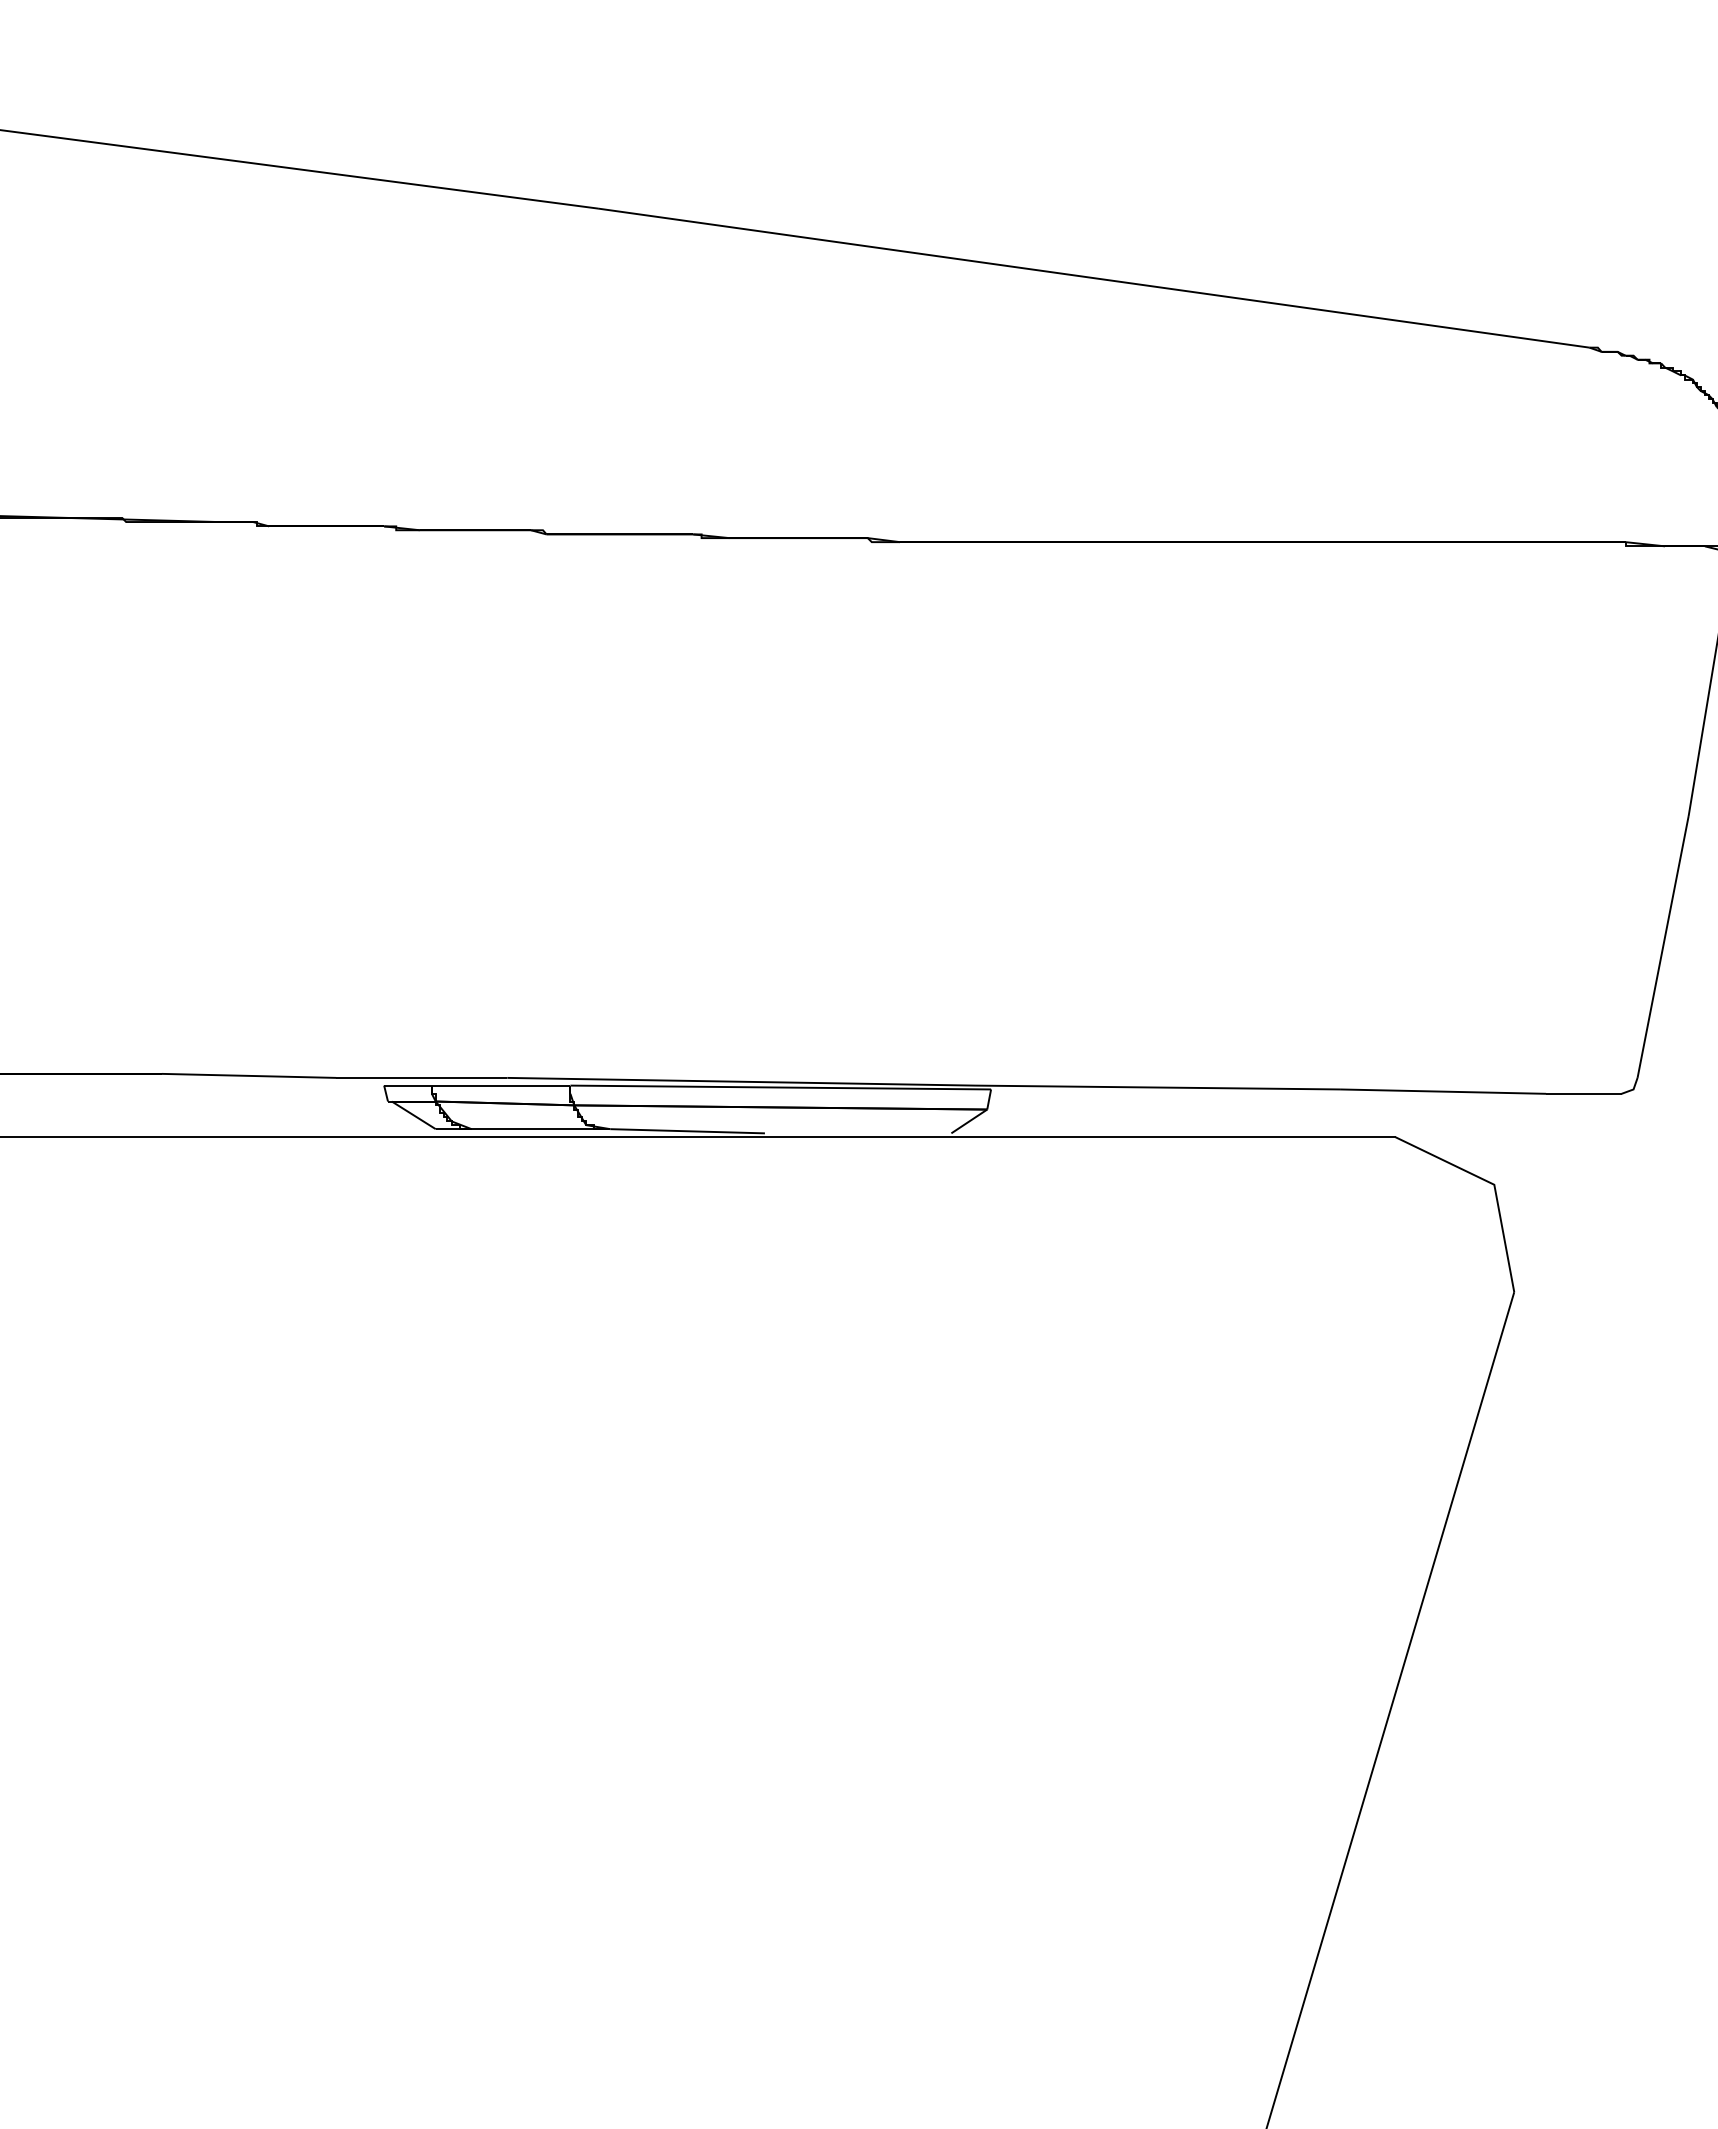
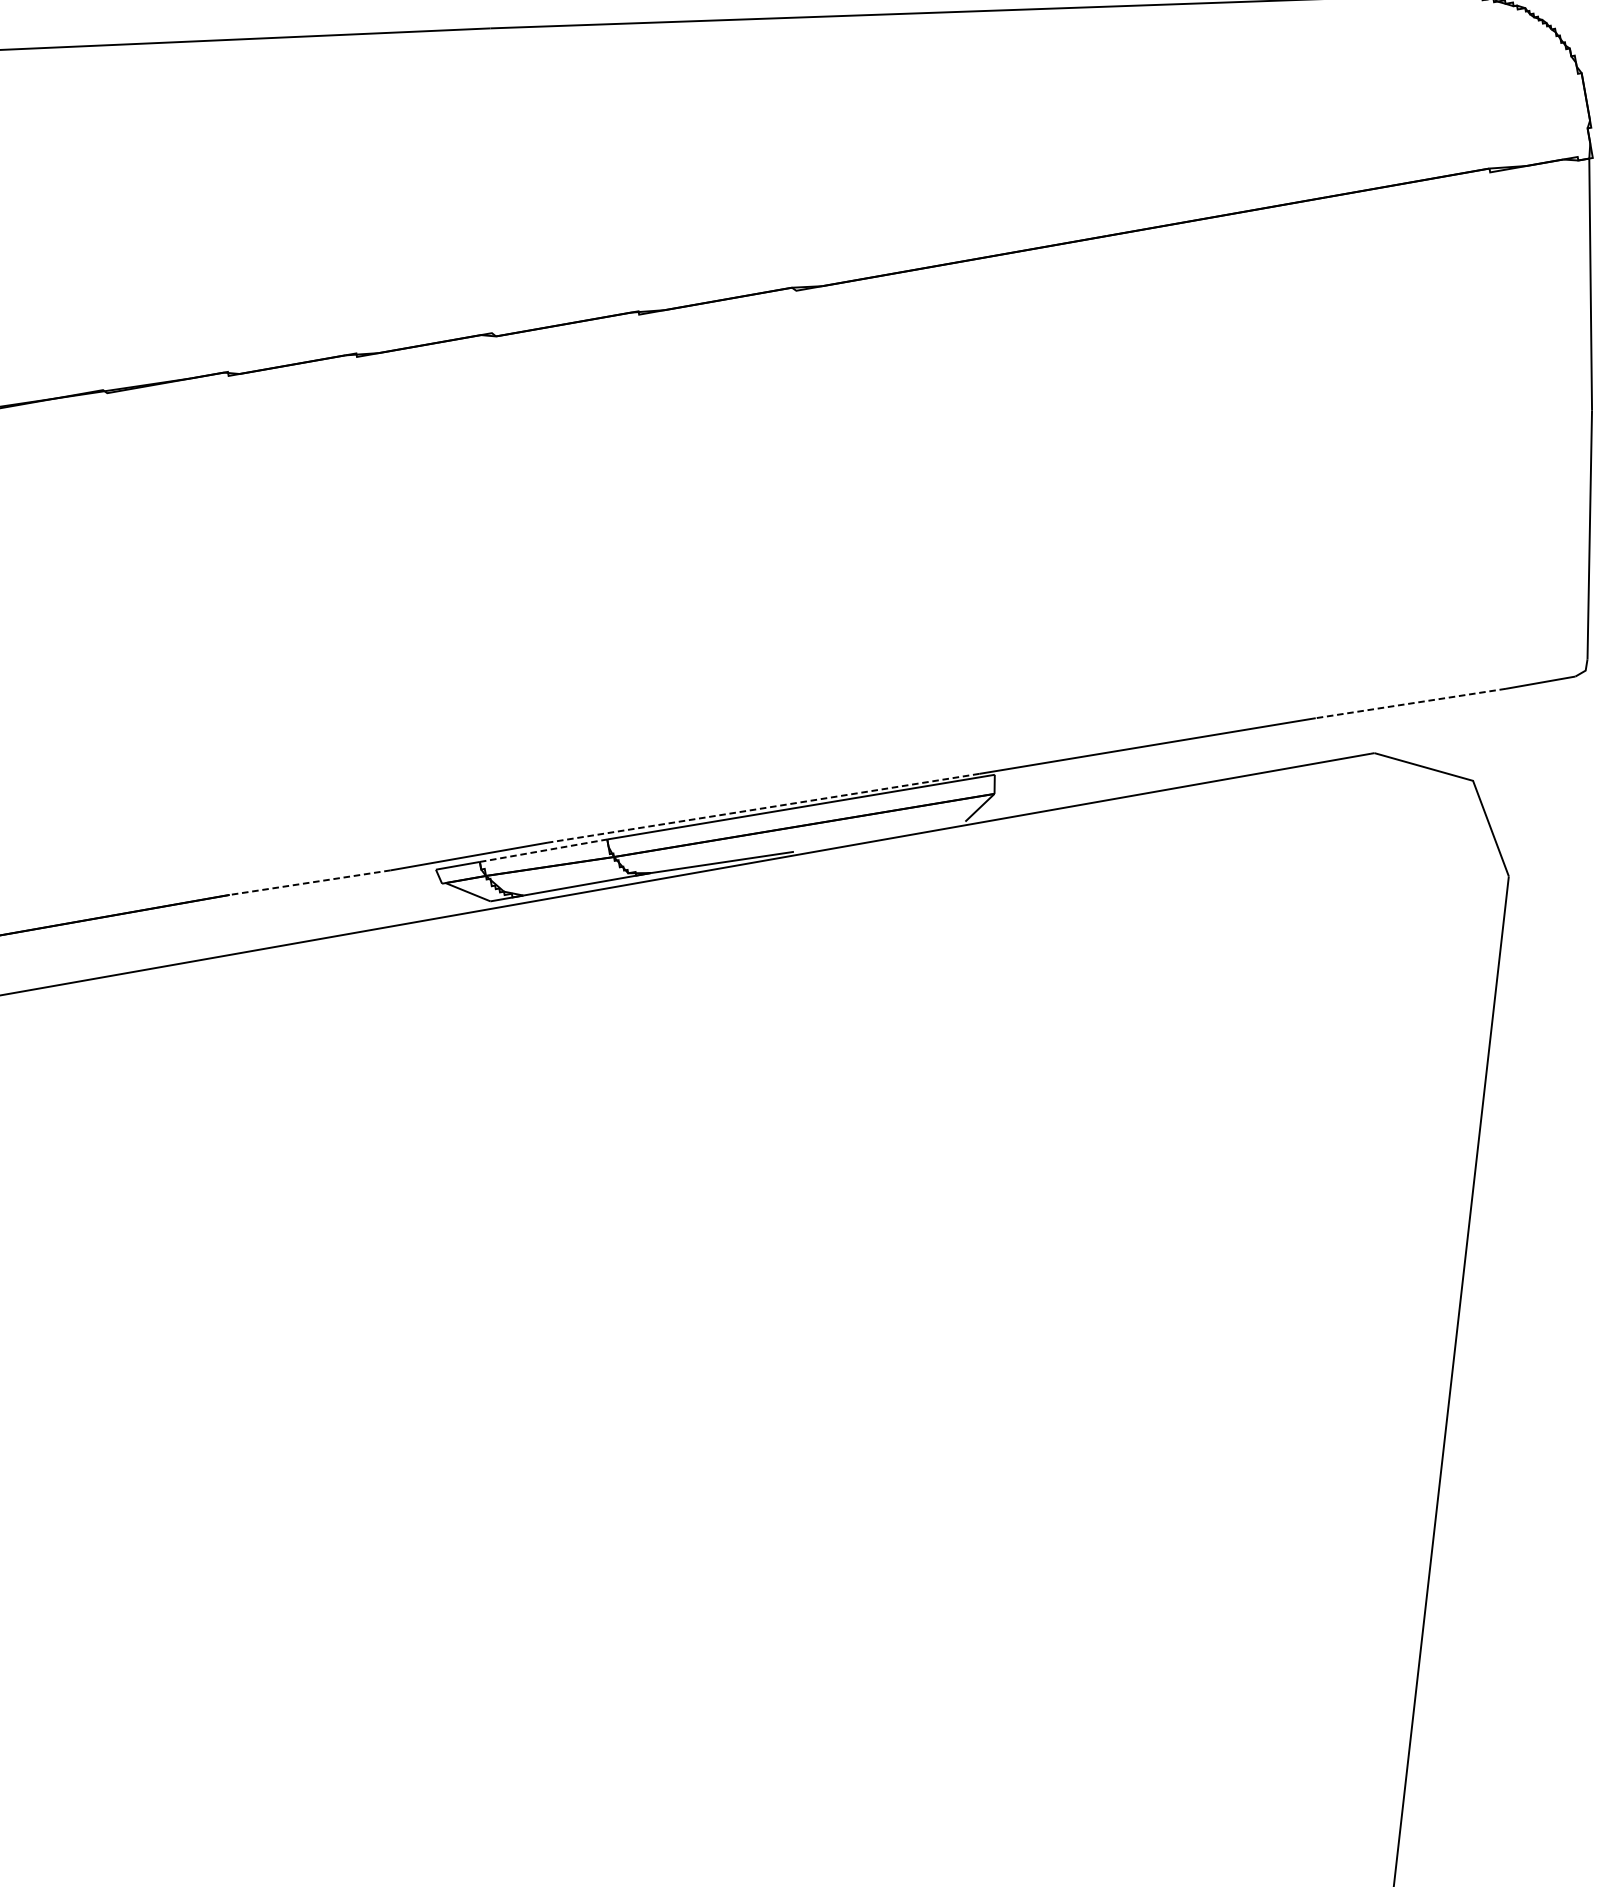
line: (248, 1075) -> (309, 882), solid -> dashed
line: (741, 1081) -> (763, 807), solid -> dashed
line: (501, 1085) -> (543, 850), solid -> dashed
line: (1442, 1091) -> (1410, 703), solid -> dashed

